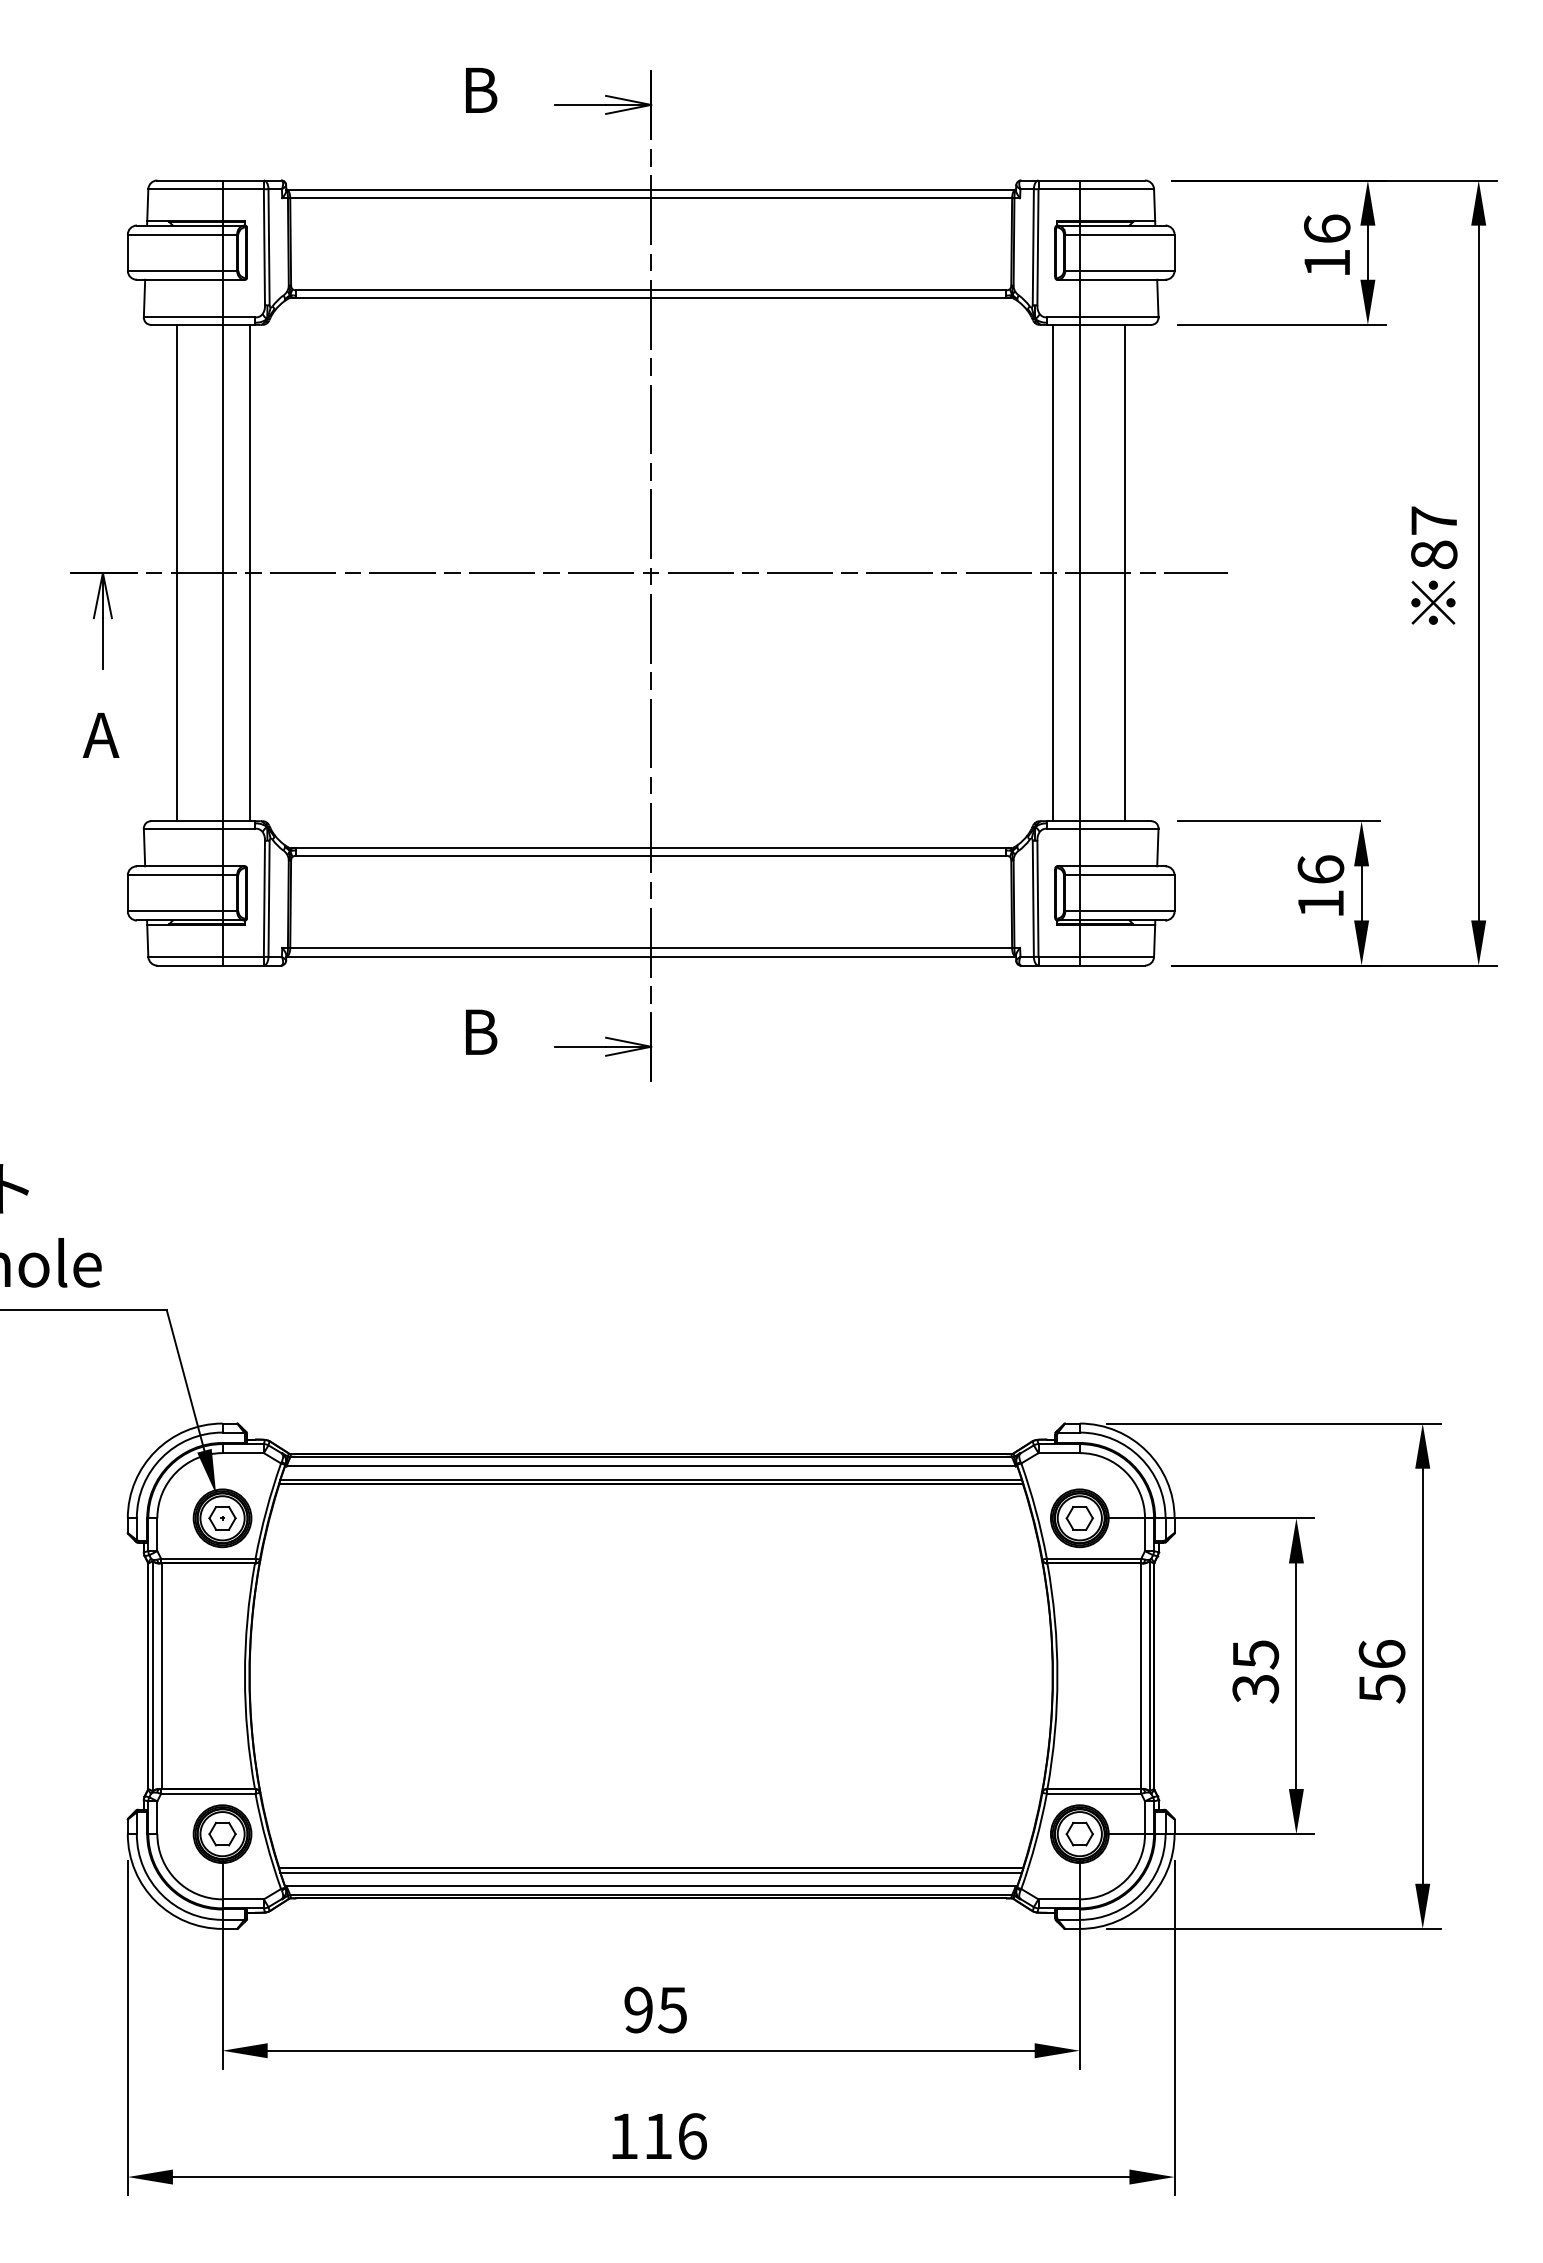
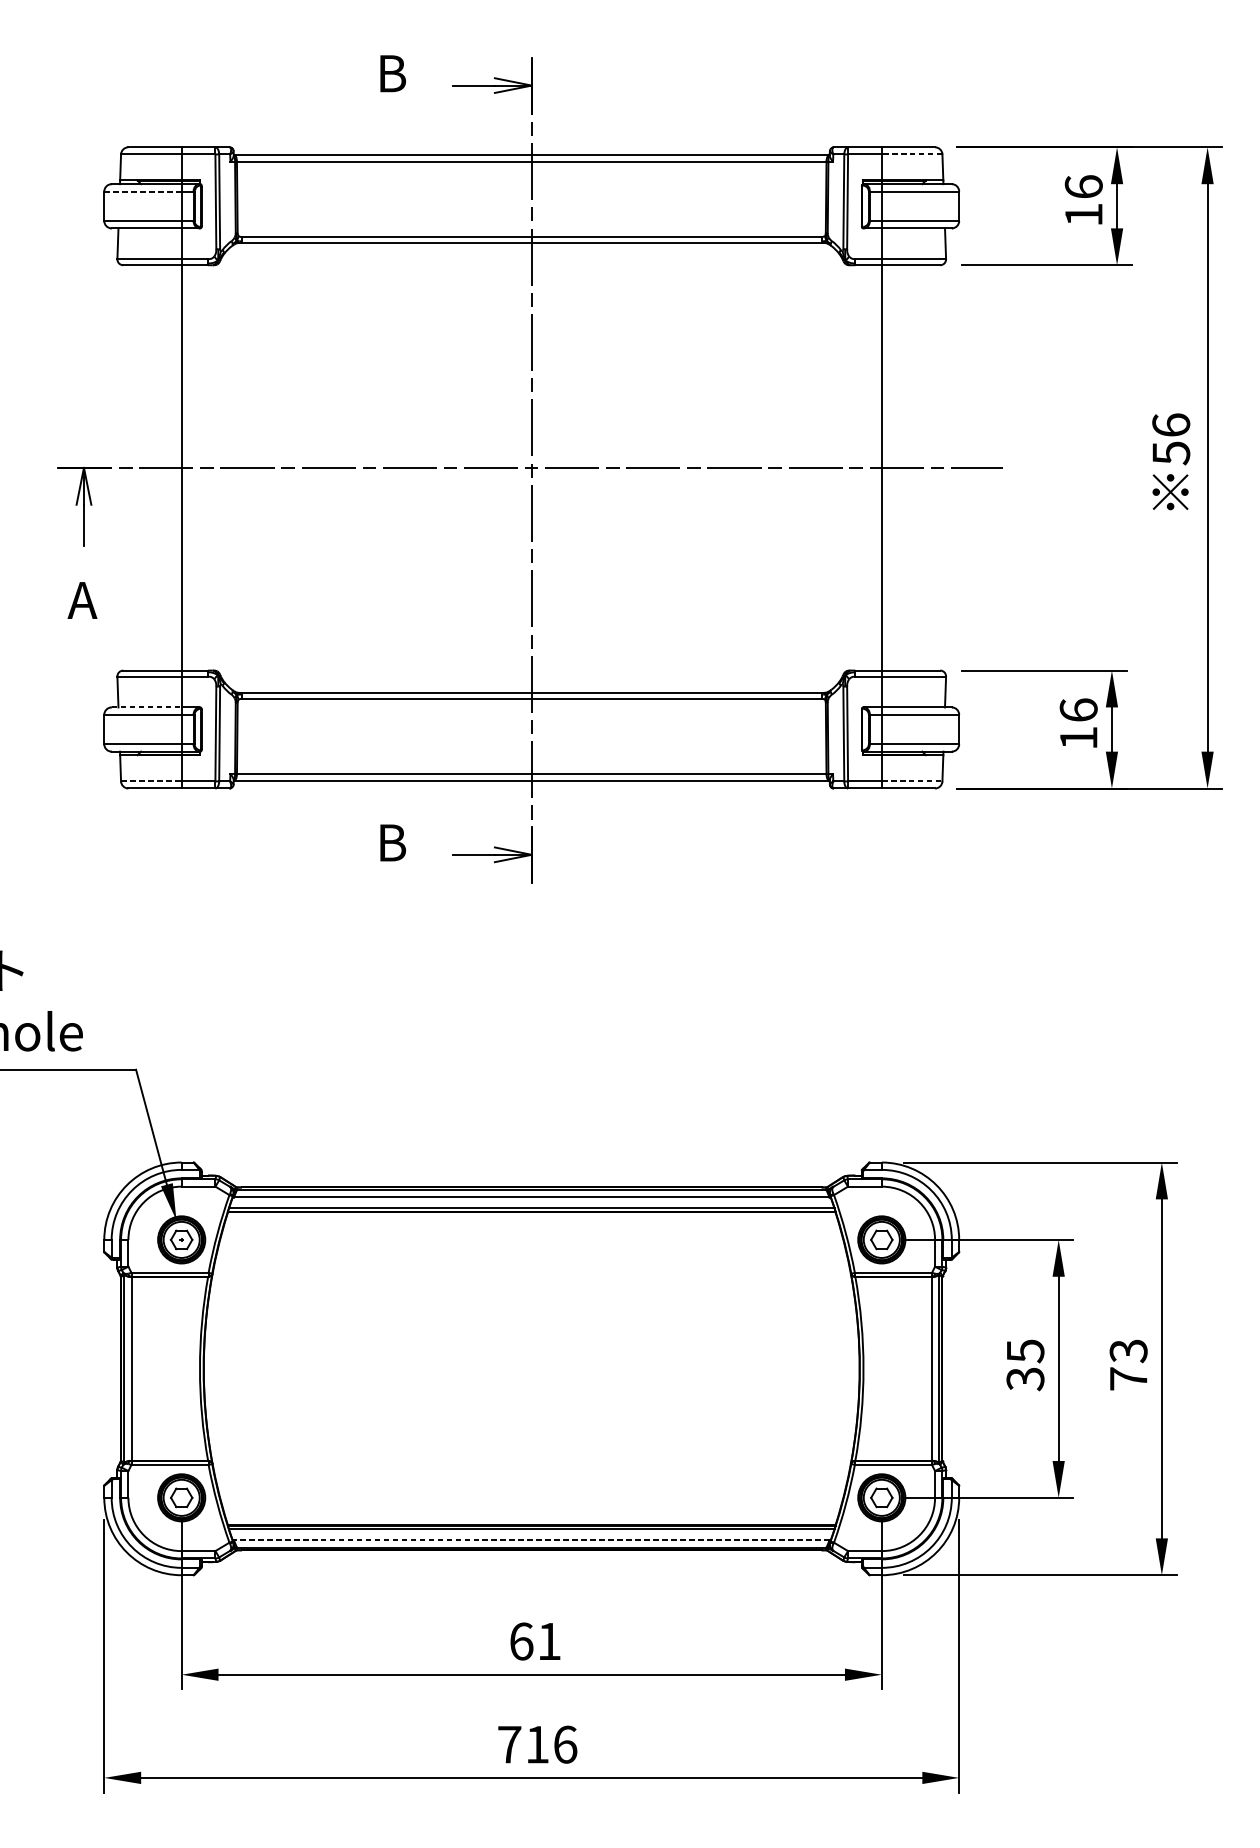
line: (1116, 189) -> (911, 154), solid -> dashed
line: (174, 234) -> (142, 191), solid -> dashed
text: (1434, 538) -> (1171, 439), 87 -> 56
line: (177, 572) -> (144, 467), removed
line: (249, 572) -> (203, 467), removed
line: (1052, 572) -> (859, 467), removed
line: (1124, 572) -> (918, 467), removed
line: (179, 866) -> (146, 707), solid -> dashed
line: (185, 956) -> (151, 781), solid -> dashed
line: (1117, 956) -> (912, 781), solid -> dashed
text: (1381, 1671) -> (1128, 1365), 56 -> 73
line: (651, 1886) -> (531, 1540), solid -> dashed
text: (655, 2009) -> (535, 1641), 95 -> 61
text: (624, 2135) -> (509, 1743), 116 -> 716

